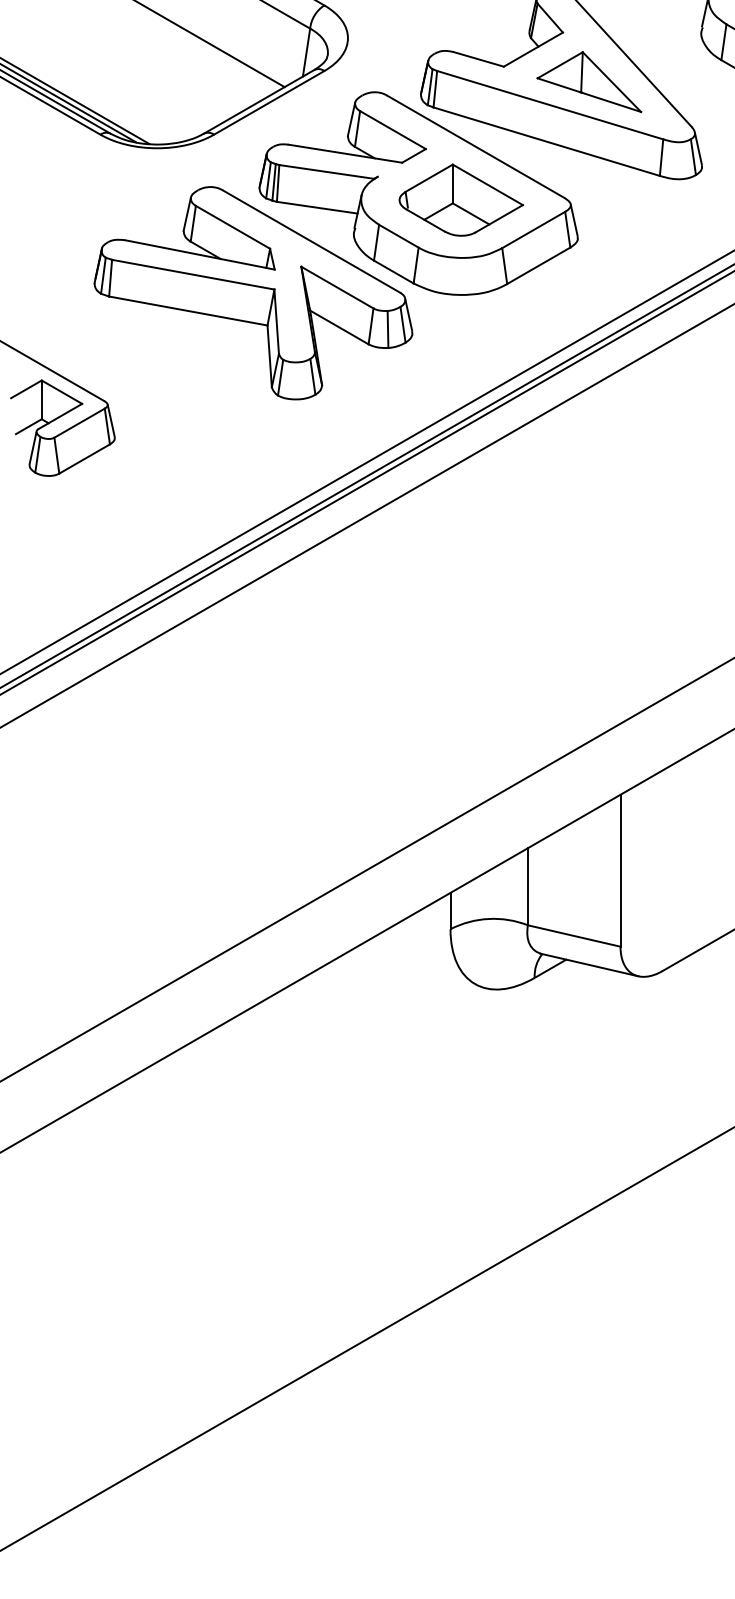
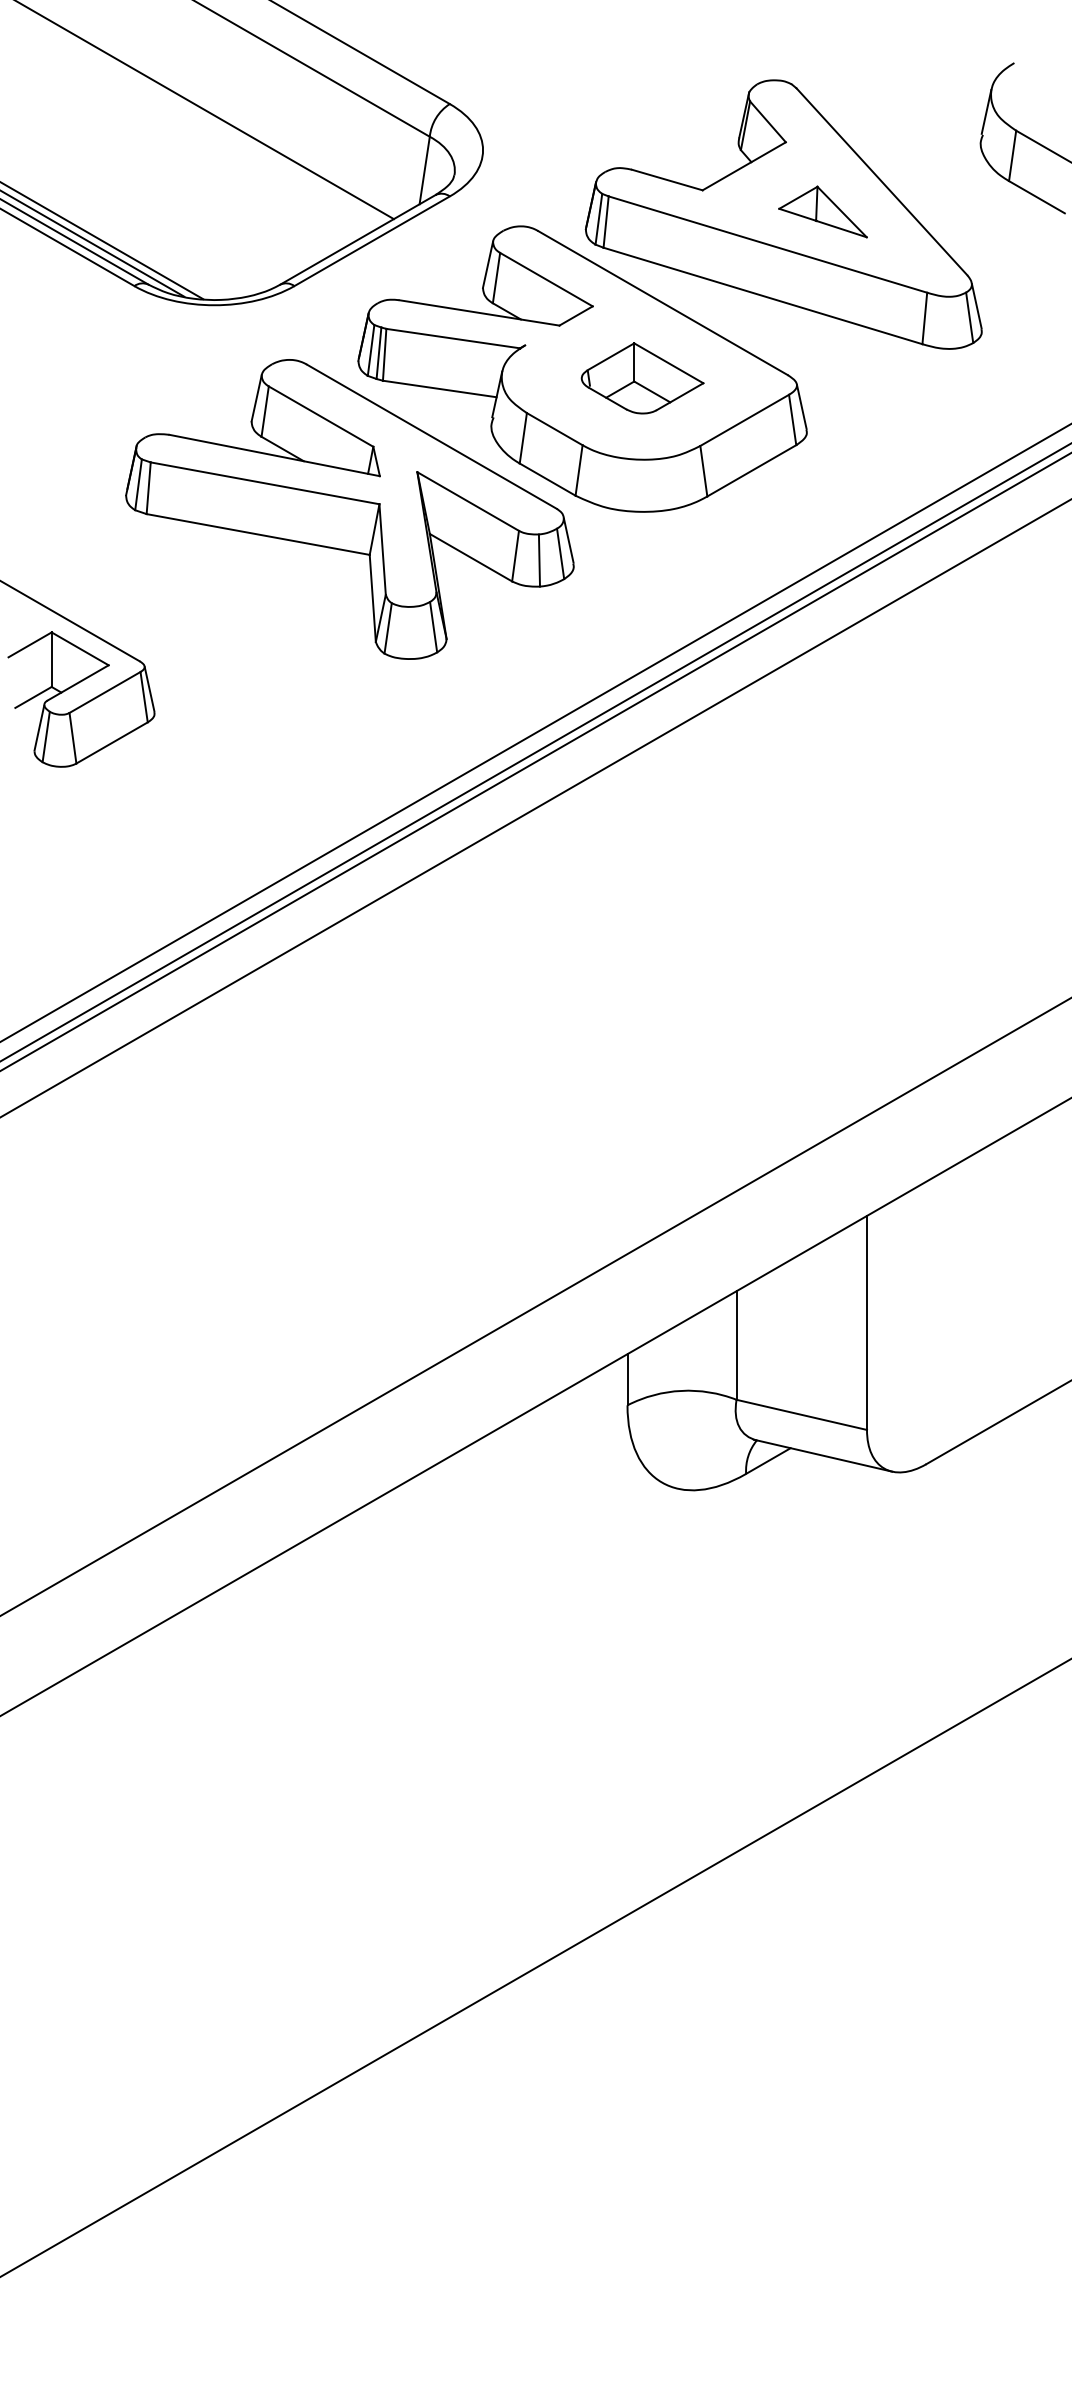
part: (588, 81) -> (822, 211), size x0.6
part: (461, 200) -> (642, 378), size x0.7

